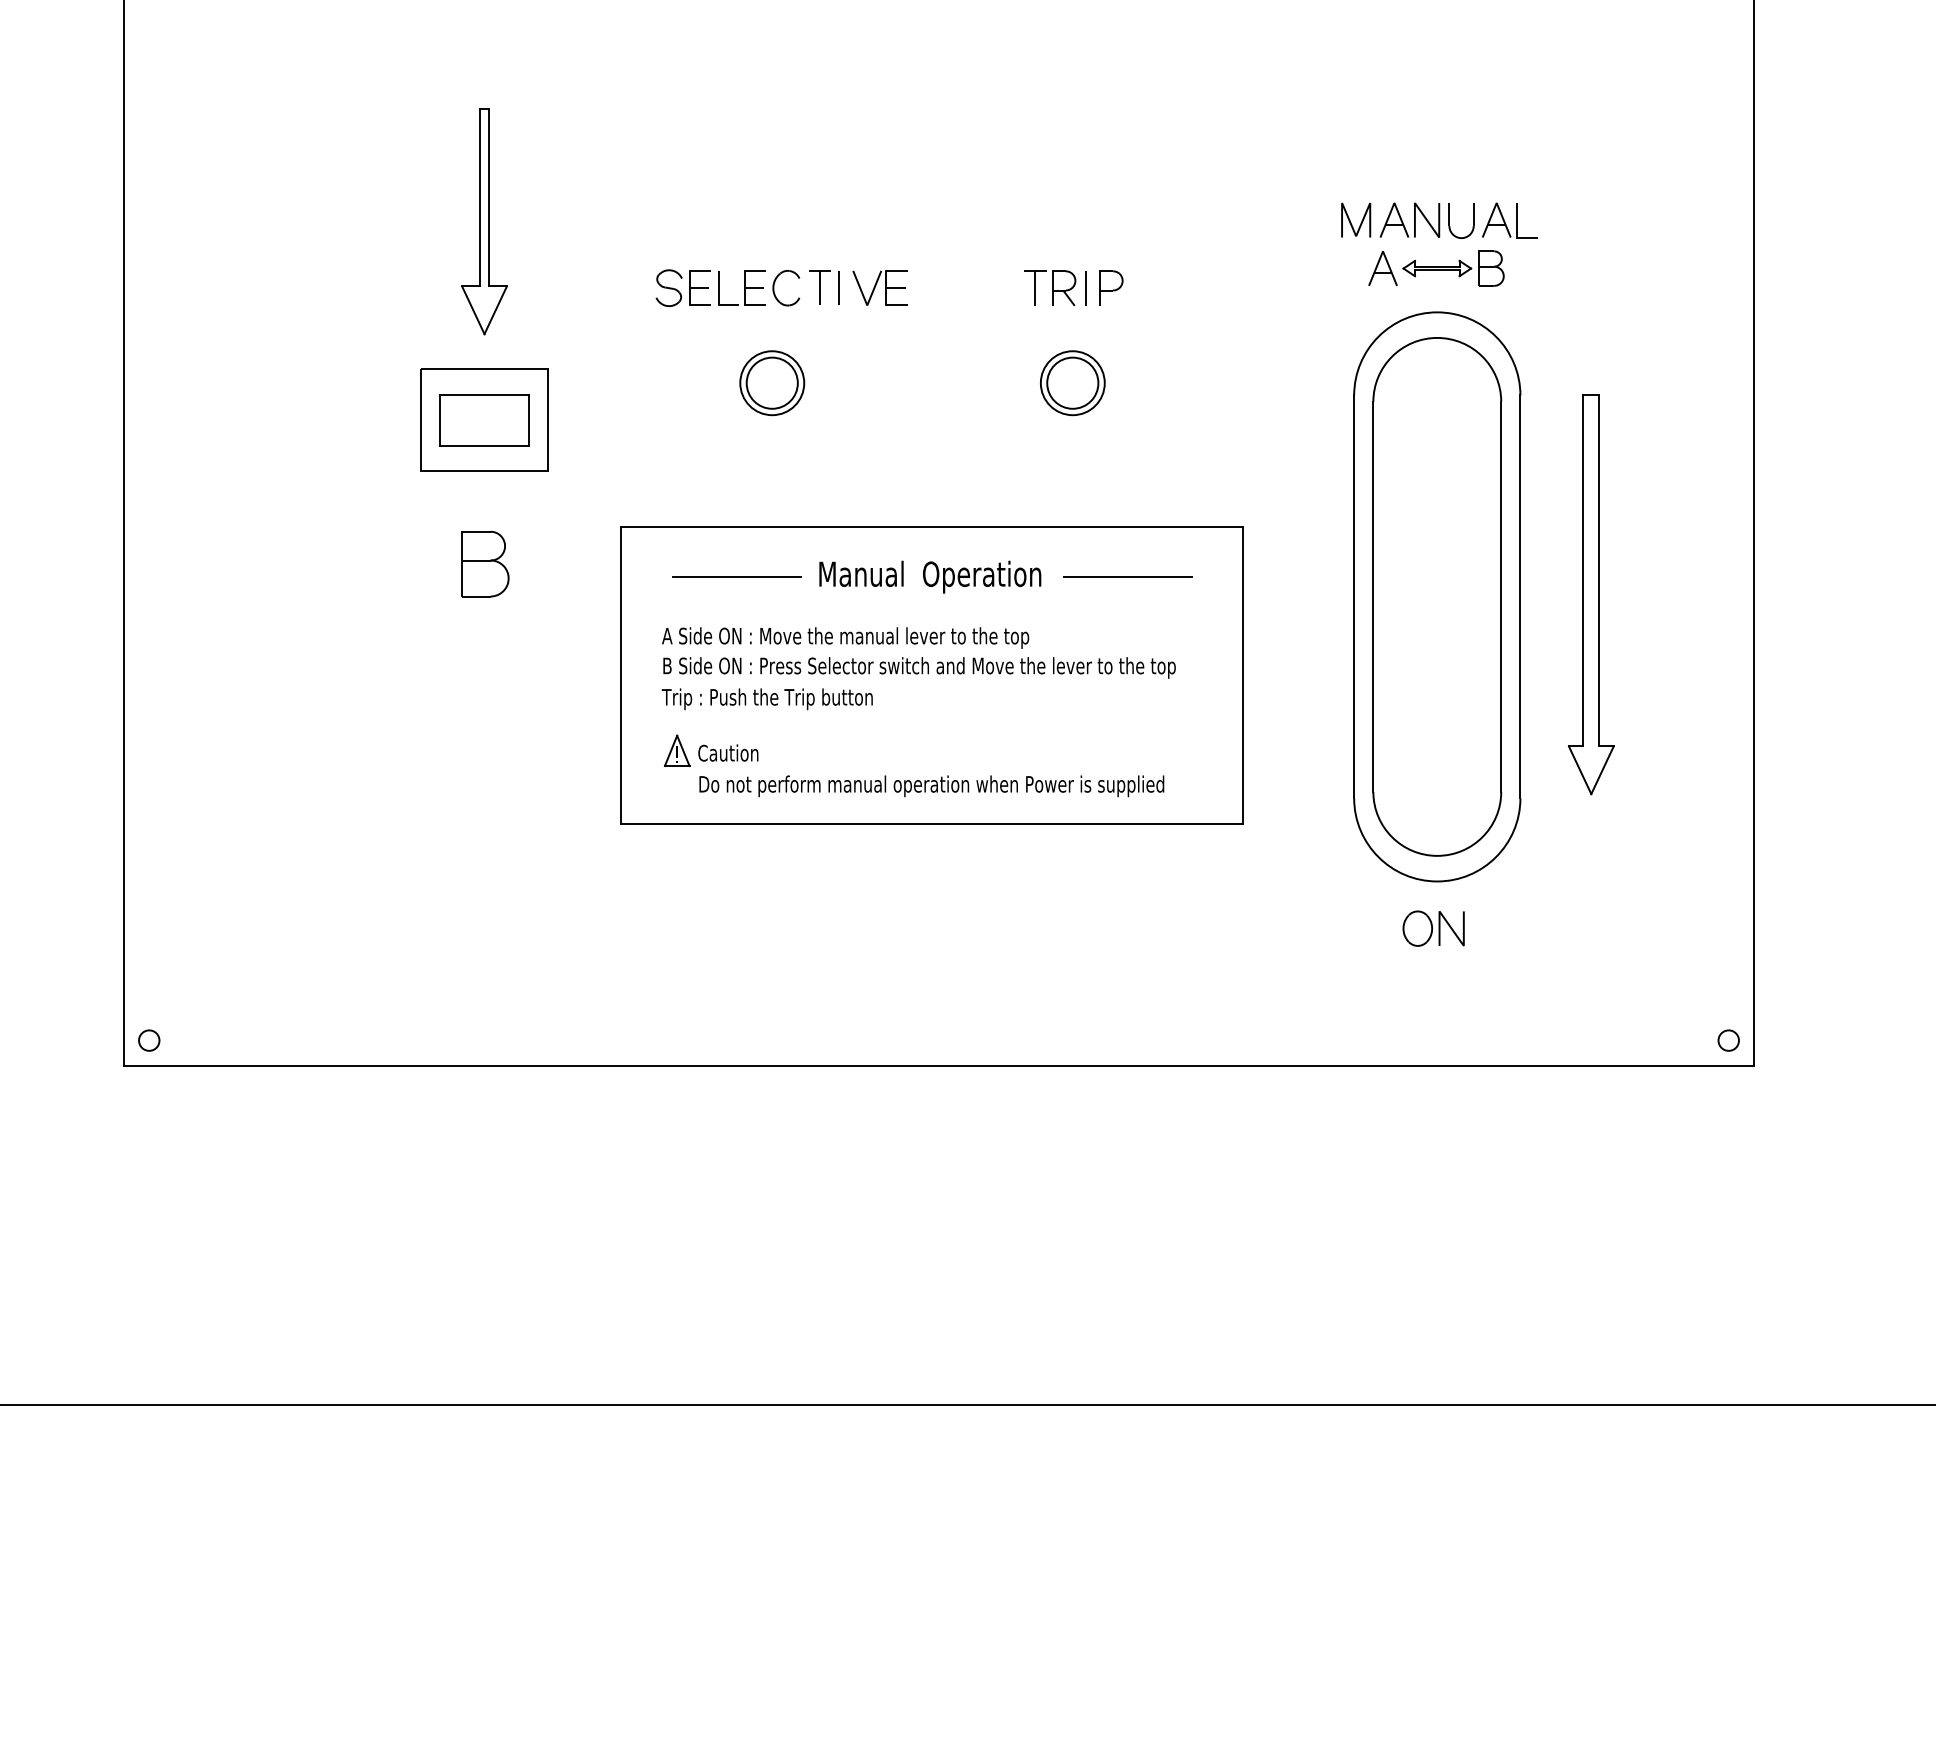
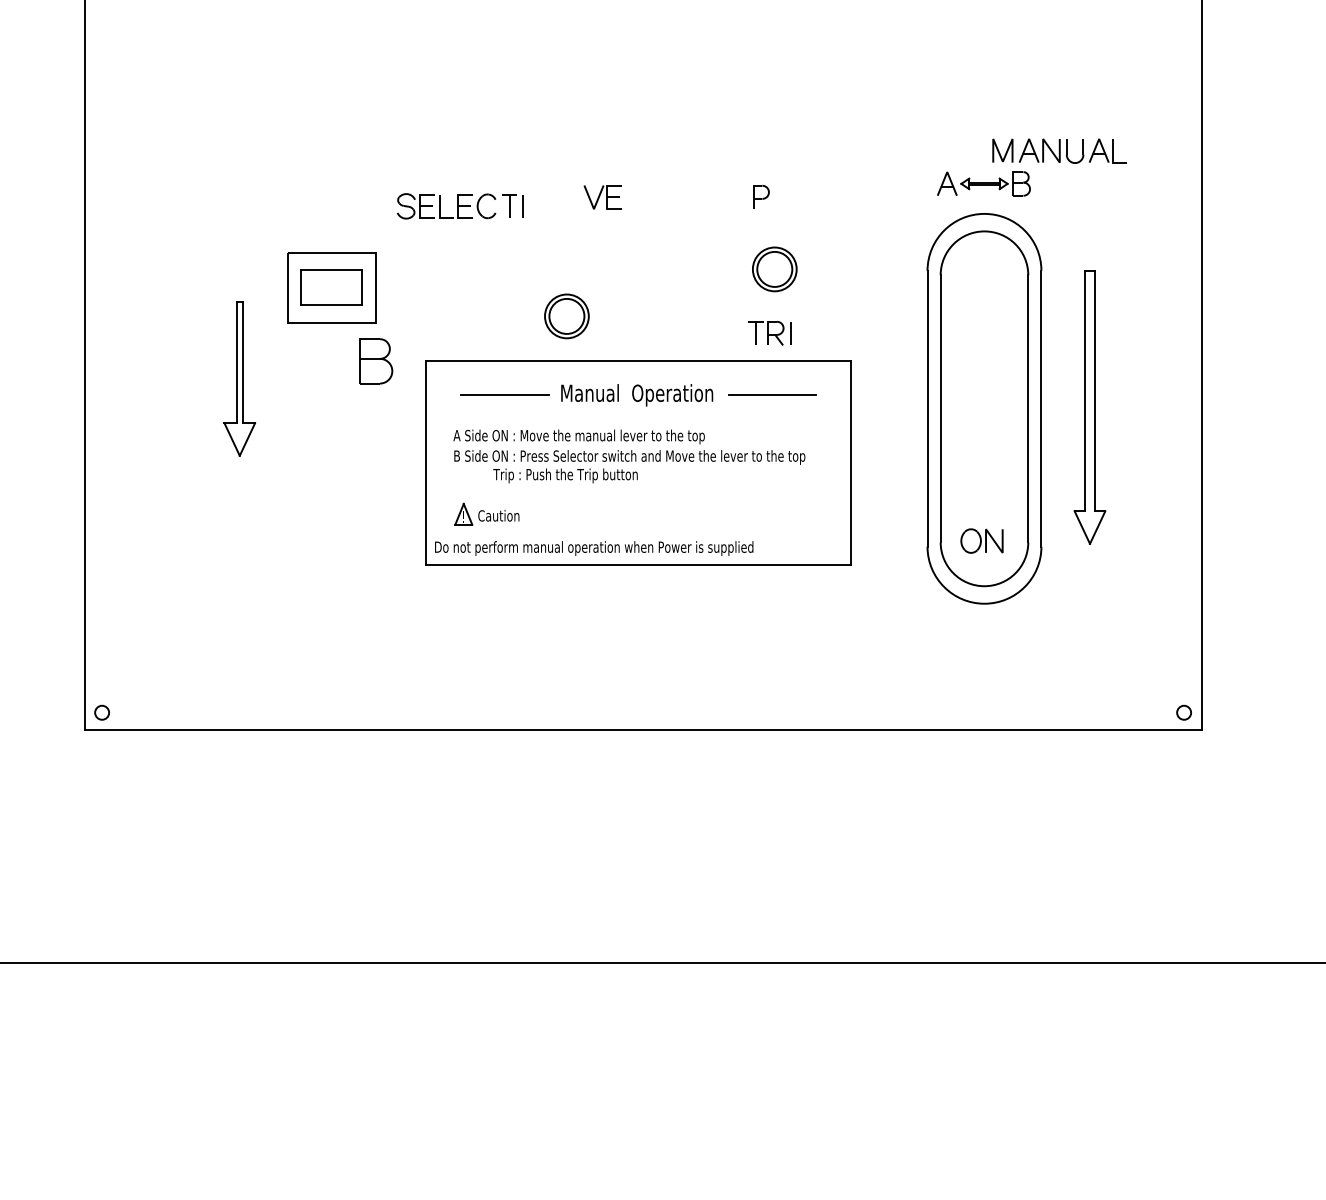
part: (1438, 219) -> (1059, 150), moved
part: (484, 221) -> (239, 378), moved
part: (1054, 286) -> (769, 332), moved
part: (746, 288) -> (459, 206), moved
part: (771, 383) -> (566, 316), moved
part: (1072, 383) -> (774, 269), moved
part: (485, 564) -> (376, 361), moved
text: (767, 698) -> (565, 475), moved
text: (932, 786) -> (594, 548), moved
part: (1432, 927) -> (981, 540), moved

